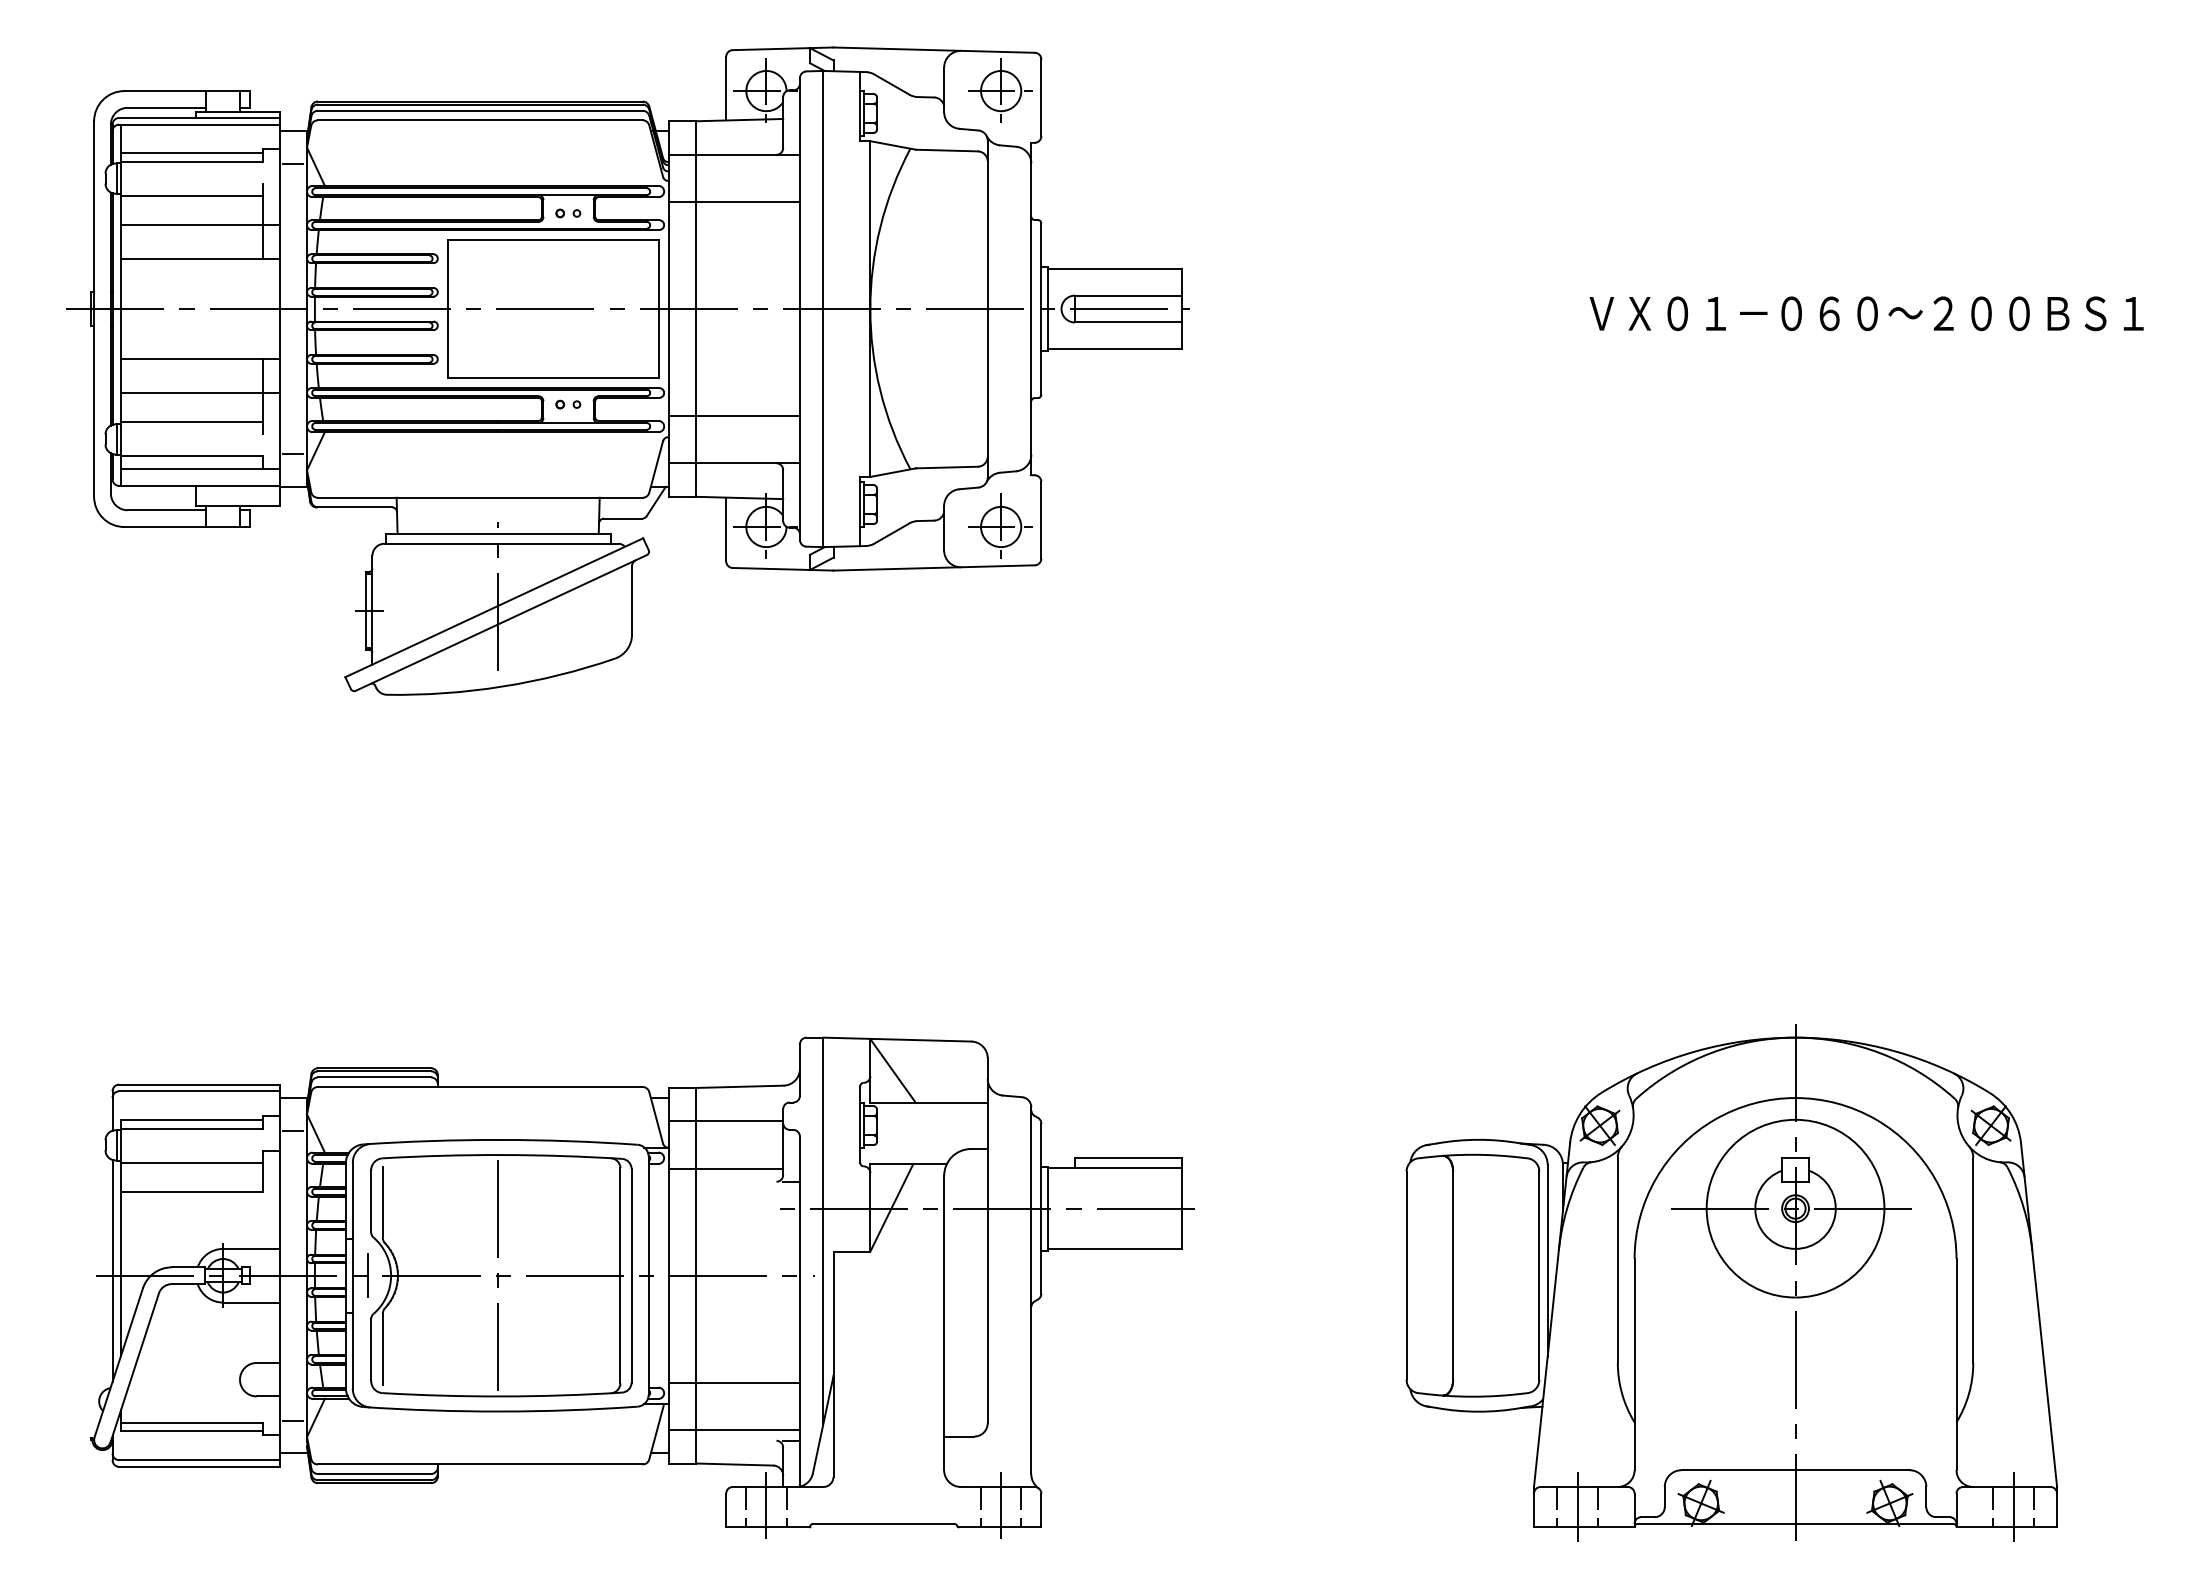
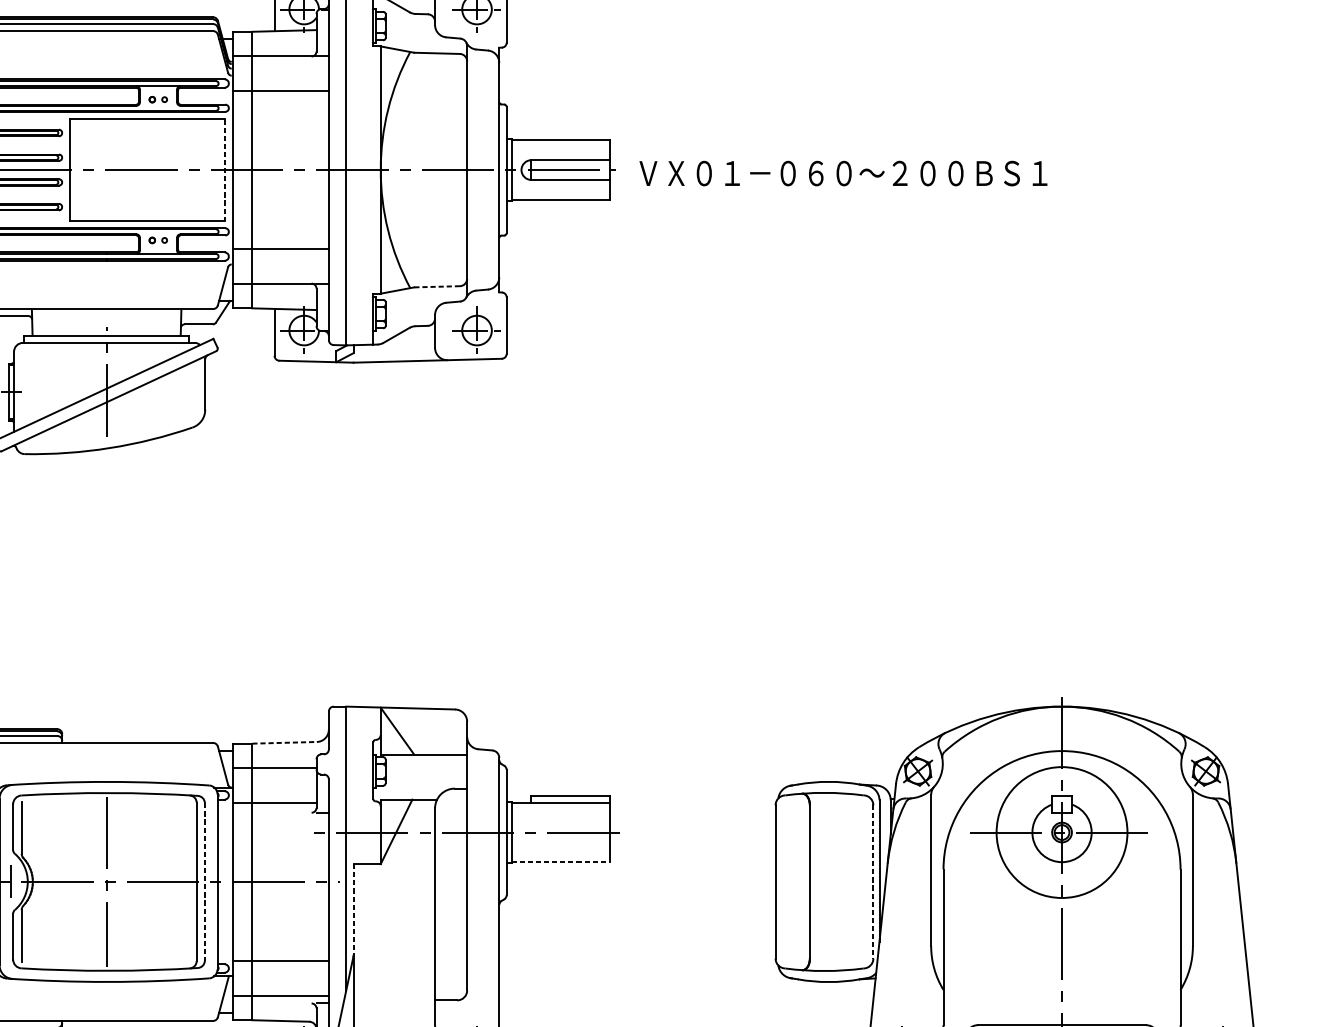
line: (659, 309) -> (225, 170), solid -> dashed
text: (1866, 313) -> (843, 173), moved
line: (946, 467) -> (436, 286), solid -> dashed
line: (739, 1086) -> (284, 742), solid -> dashed
line: (1115, 1248) -> (561, 861), solid -> dashed
line: (631, 1275) -> (204, 881), solid -> dashed
line: (1539, 1275) -> (873, 881), solid -> dashed
line: (833, 1313) -> (353, 909), solid -> dashed

